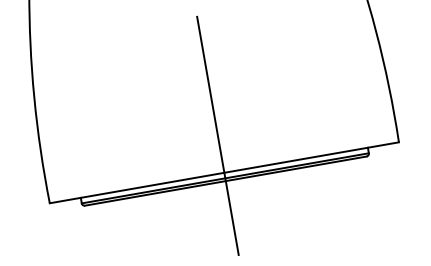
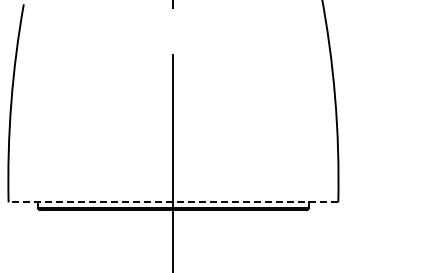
line: (224, 172) -> (173, 202), solid -> dashed

